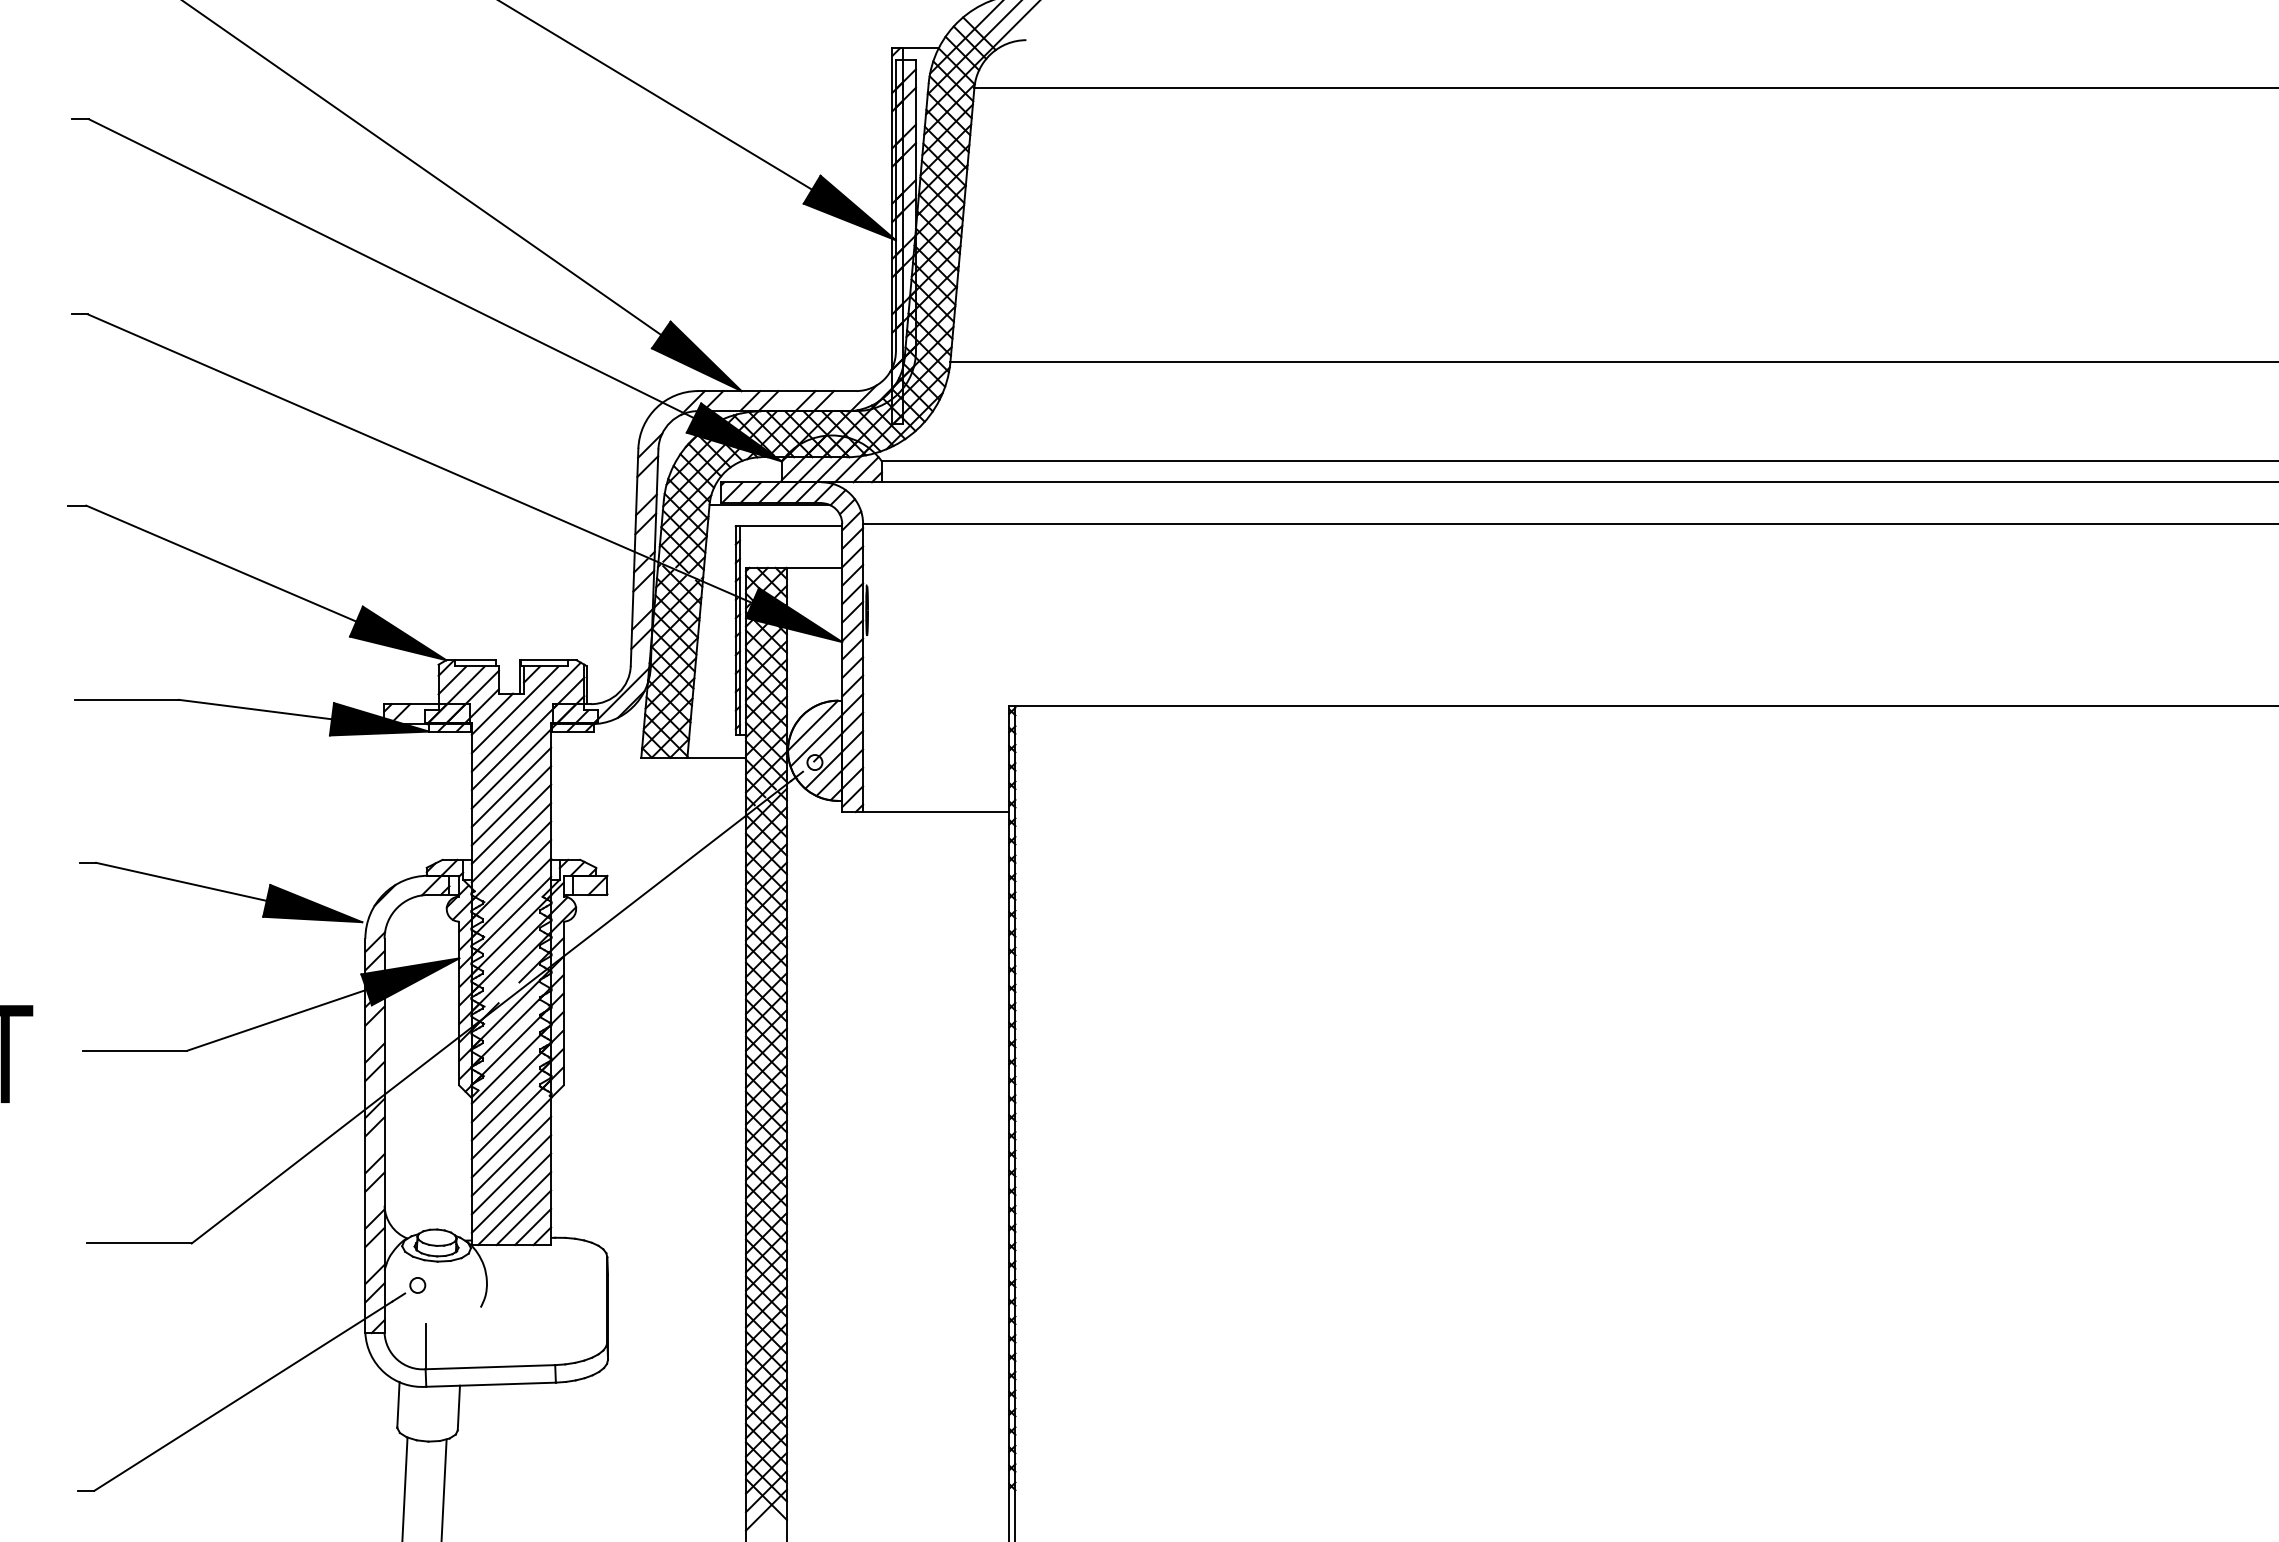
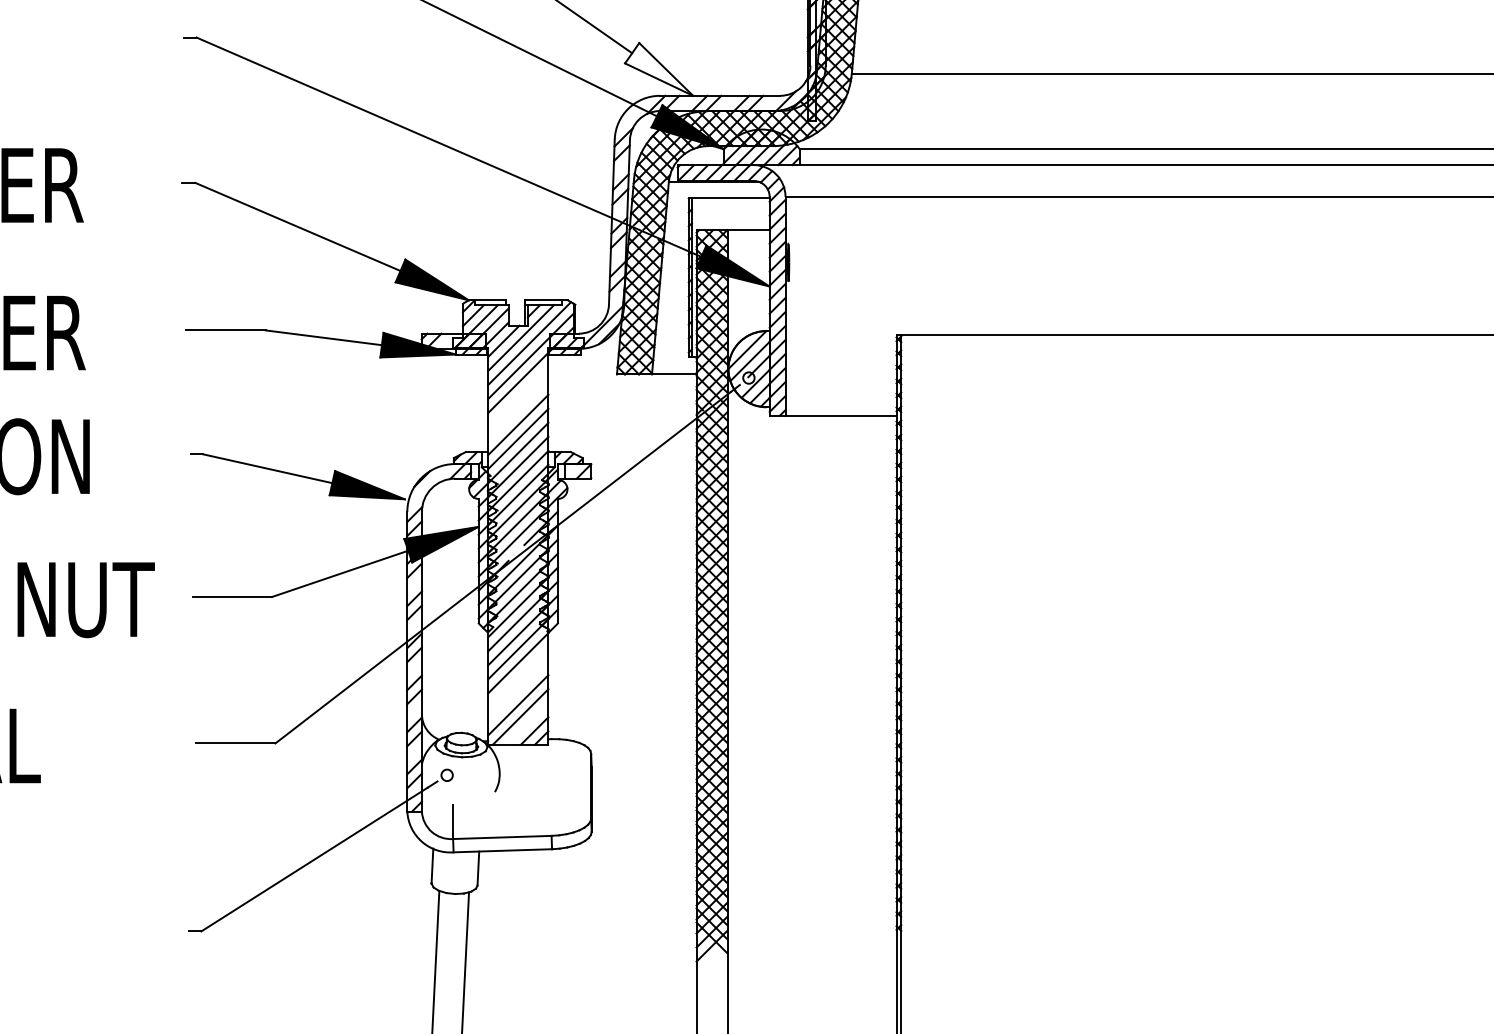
fill: (696, 356) -> (658, 69), removed
line: (511, 787) -> (518, 397), removed
line: (511, 805) -> (518, 410), removed
line: (511, 1156) -> (518, 677), removed
line: (511, 1174) -> (518, 691), removed
line: (523, 1217) -> (527, 723), removed

